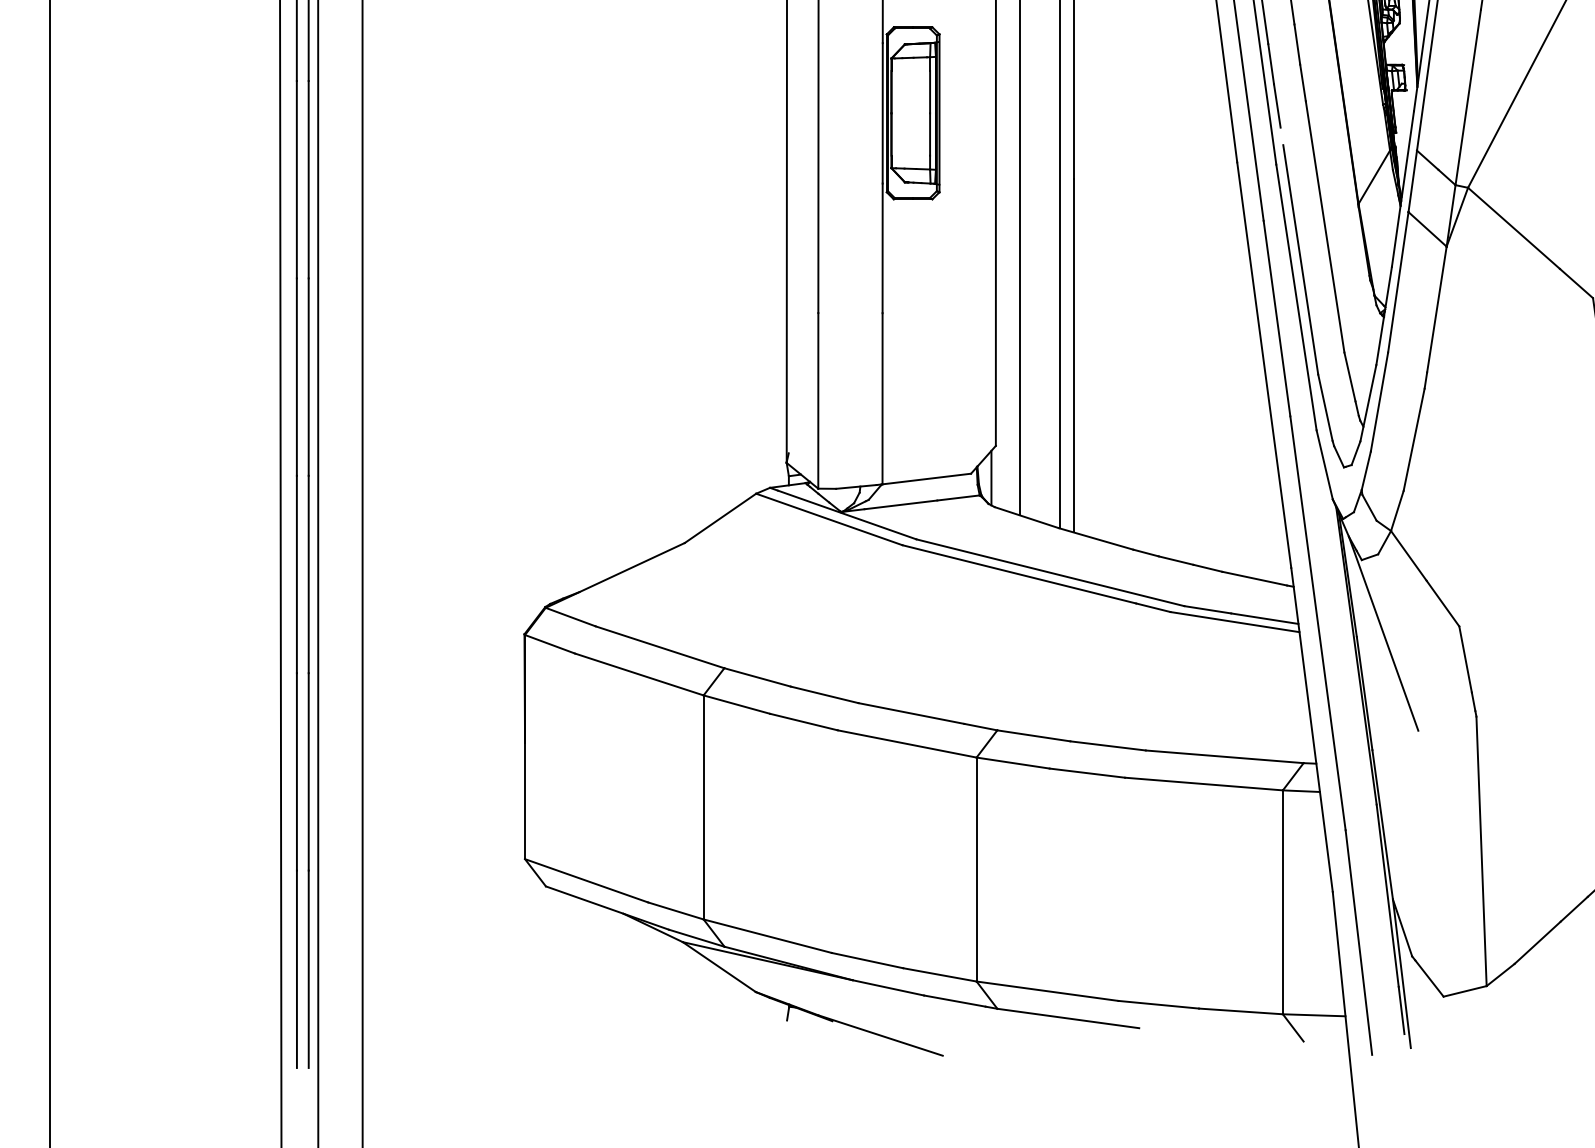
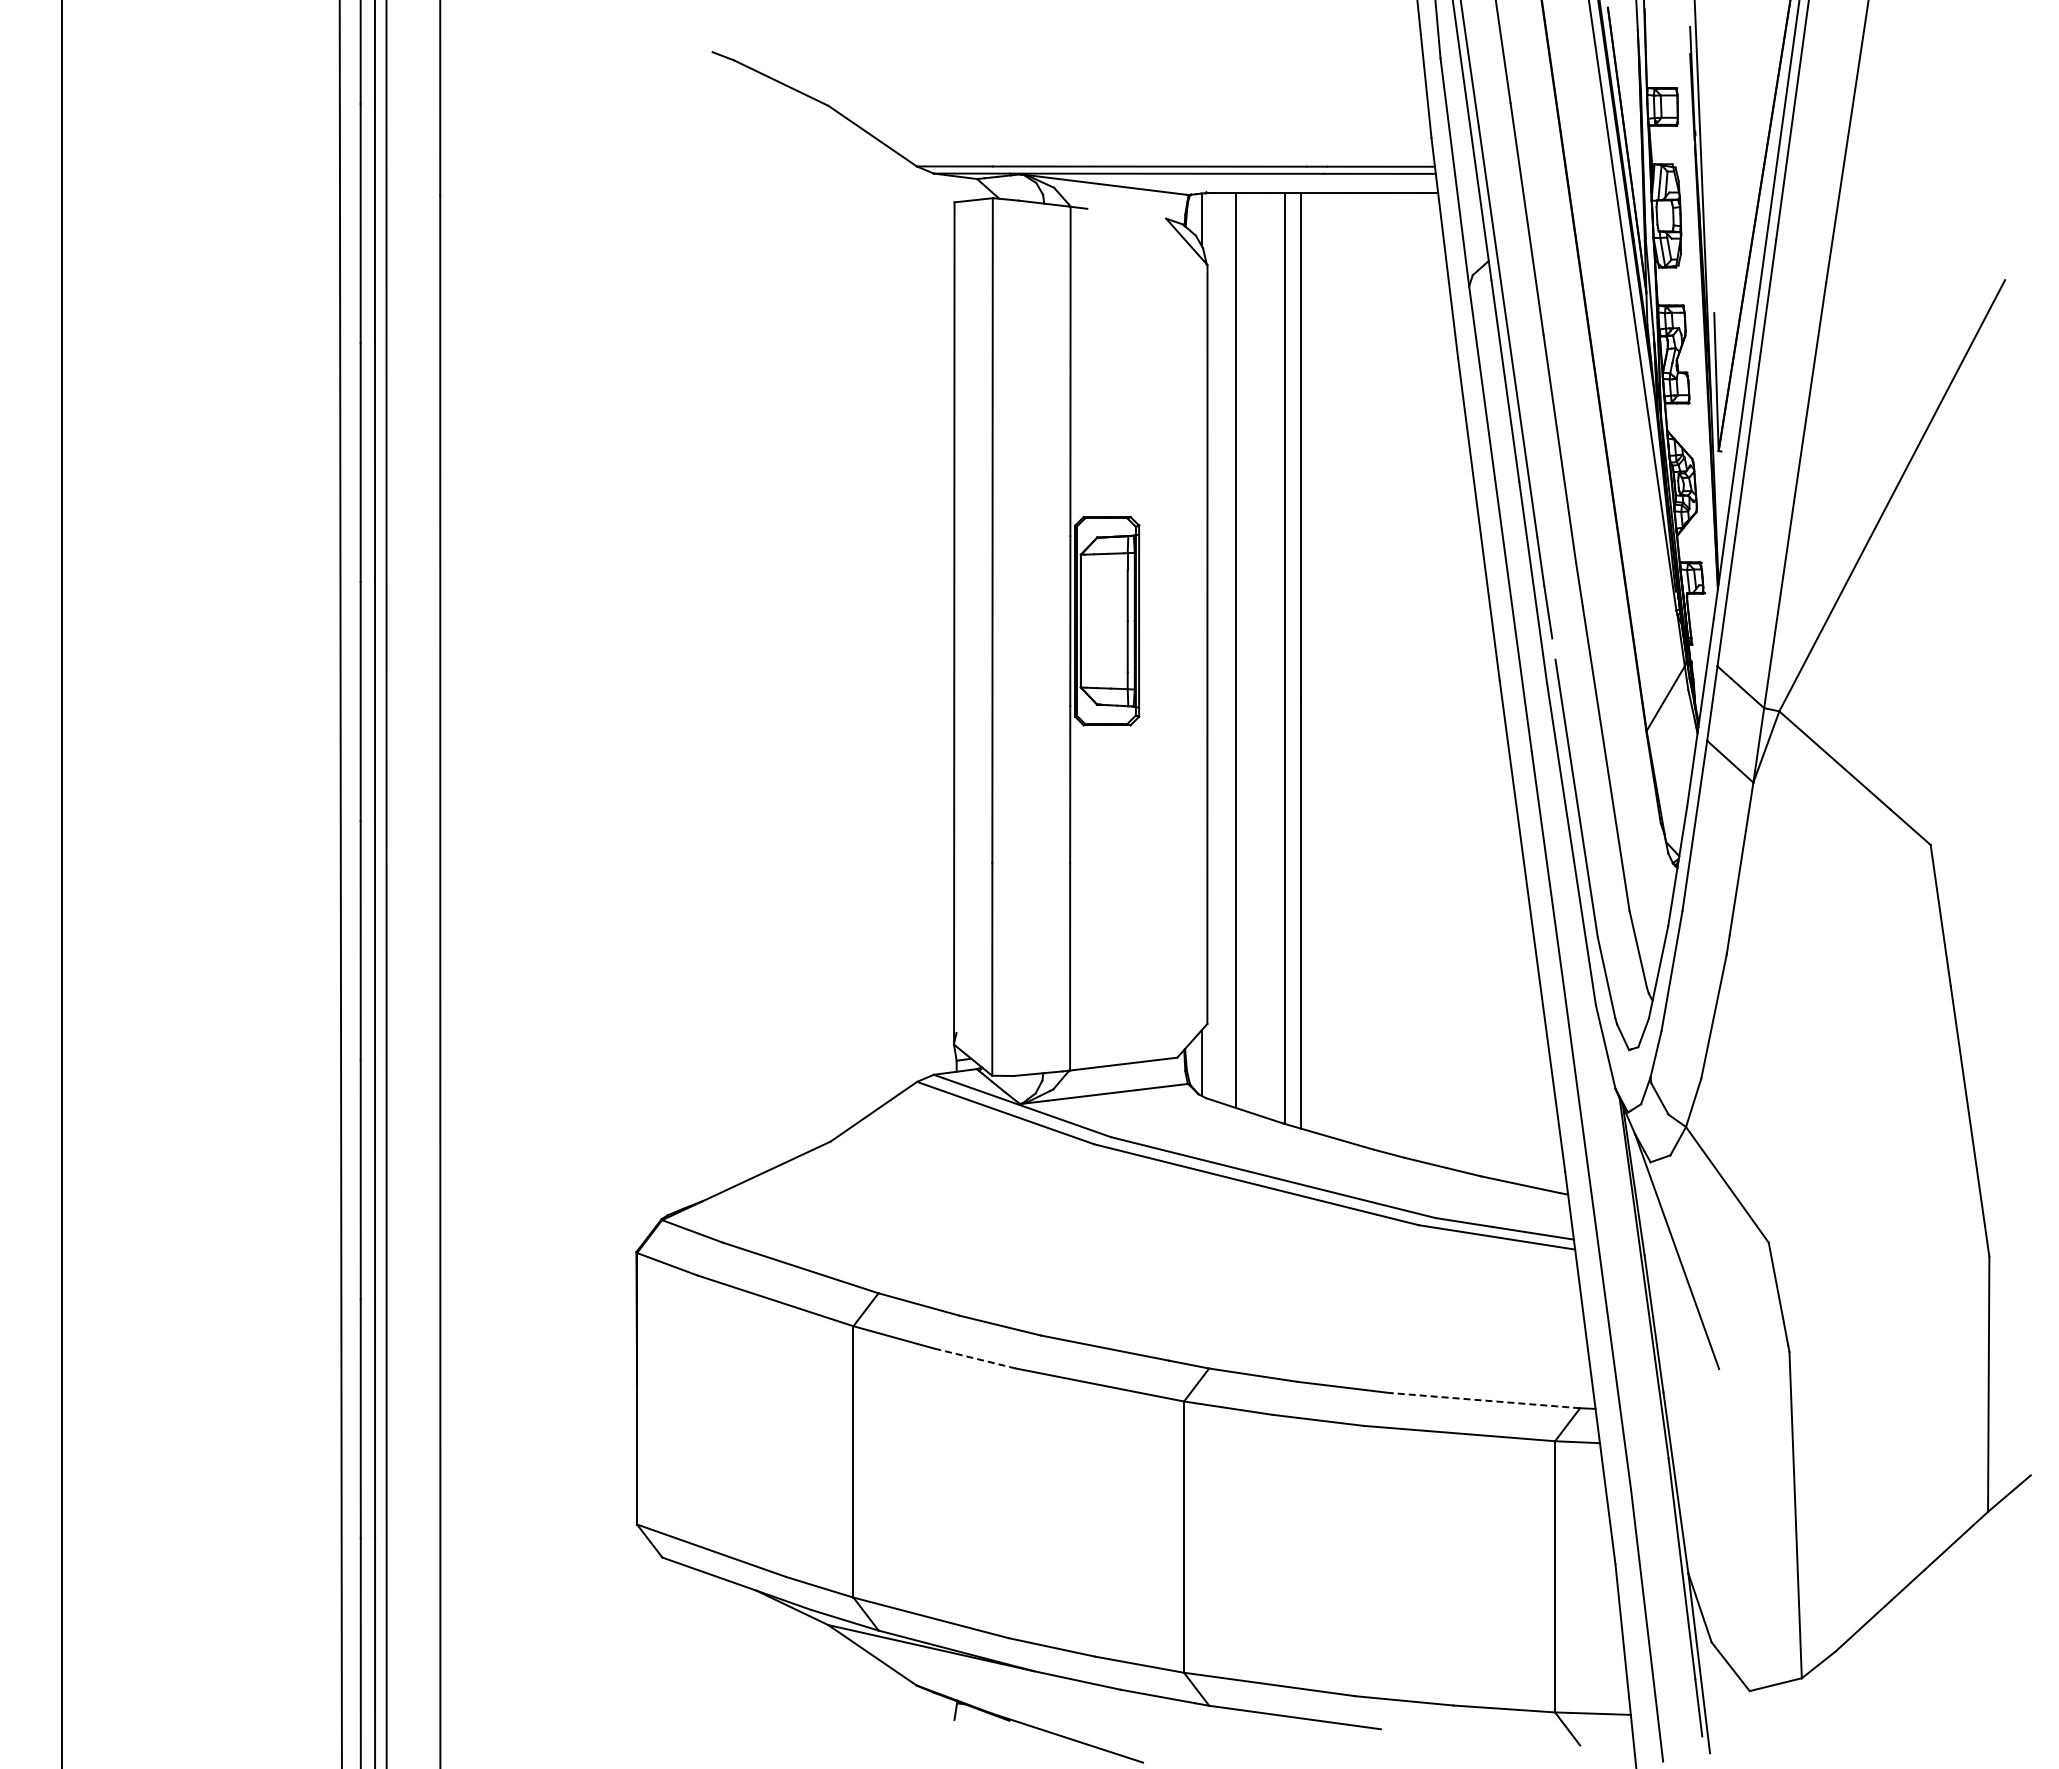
line: (803, 722) -> (974, 1358), solid -> dashed
line: (1224, 756) -> (1484, 1400), solid -> dashed

